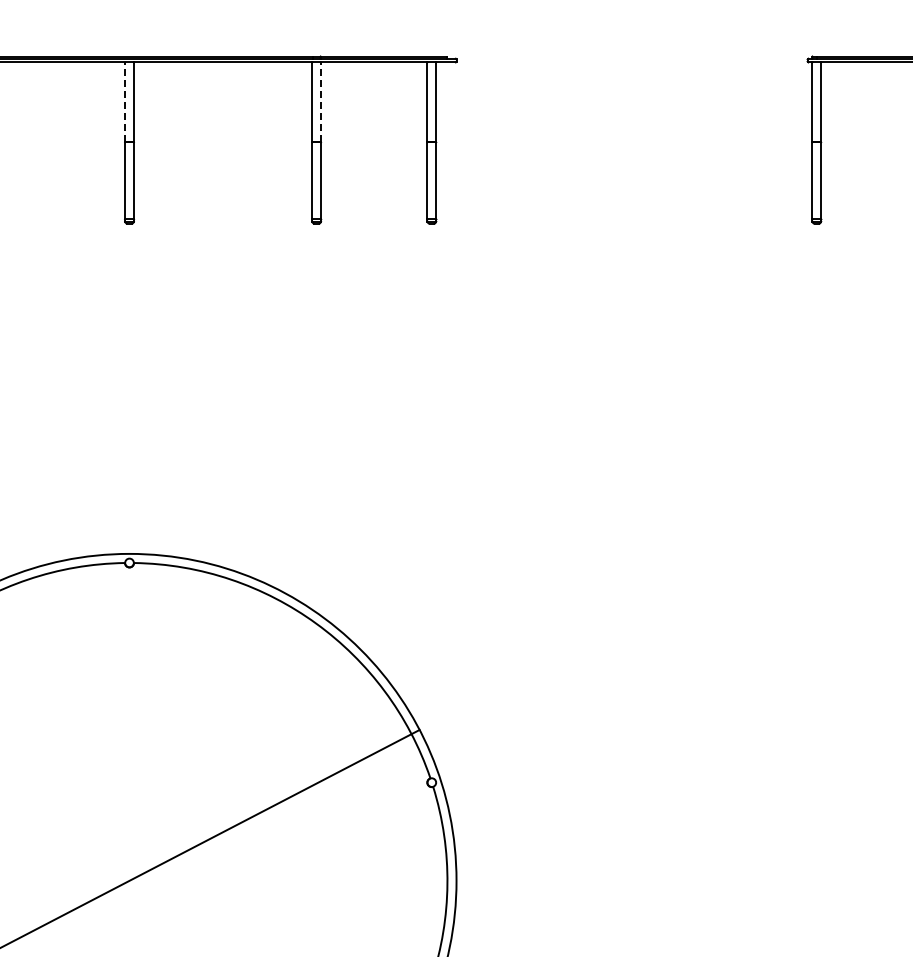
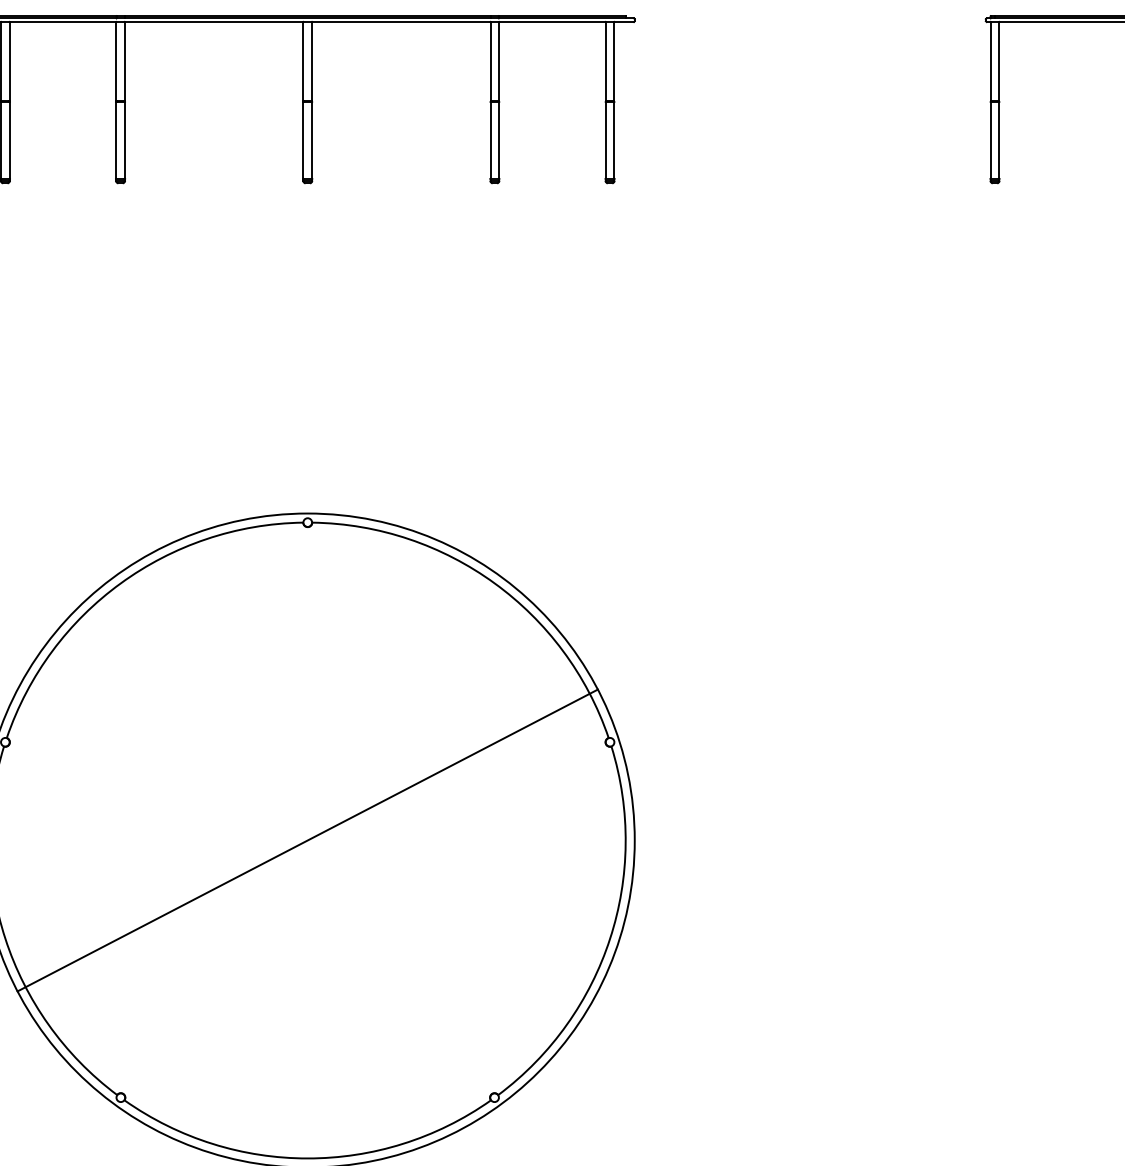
line: (125, 101) -> (303, 61), dashed -> solid
line: (321, 101) -> (499, 61), dashed -> solid

